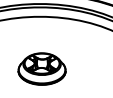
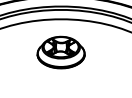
part: (41, 68) -> (60, 52), moved

